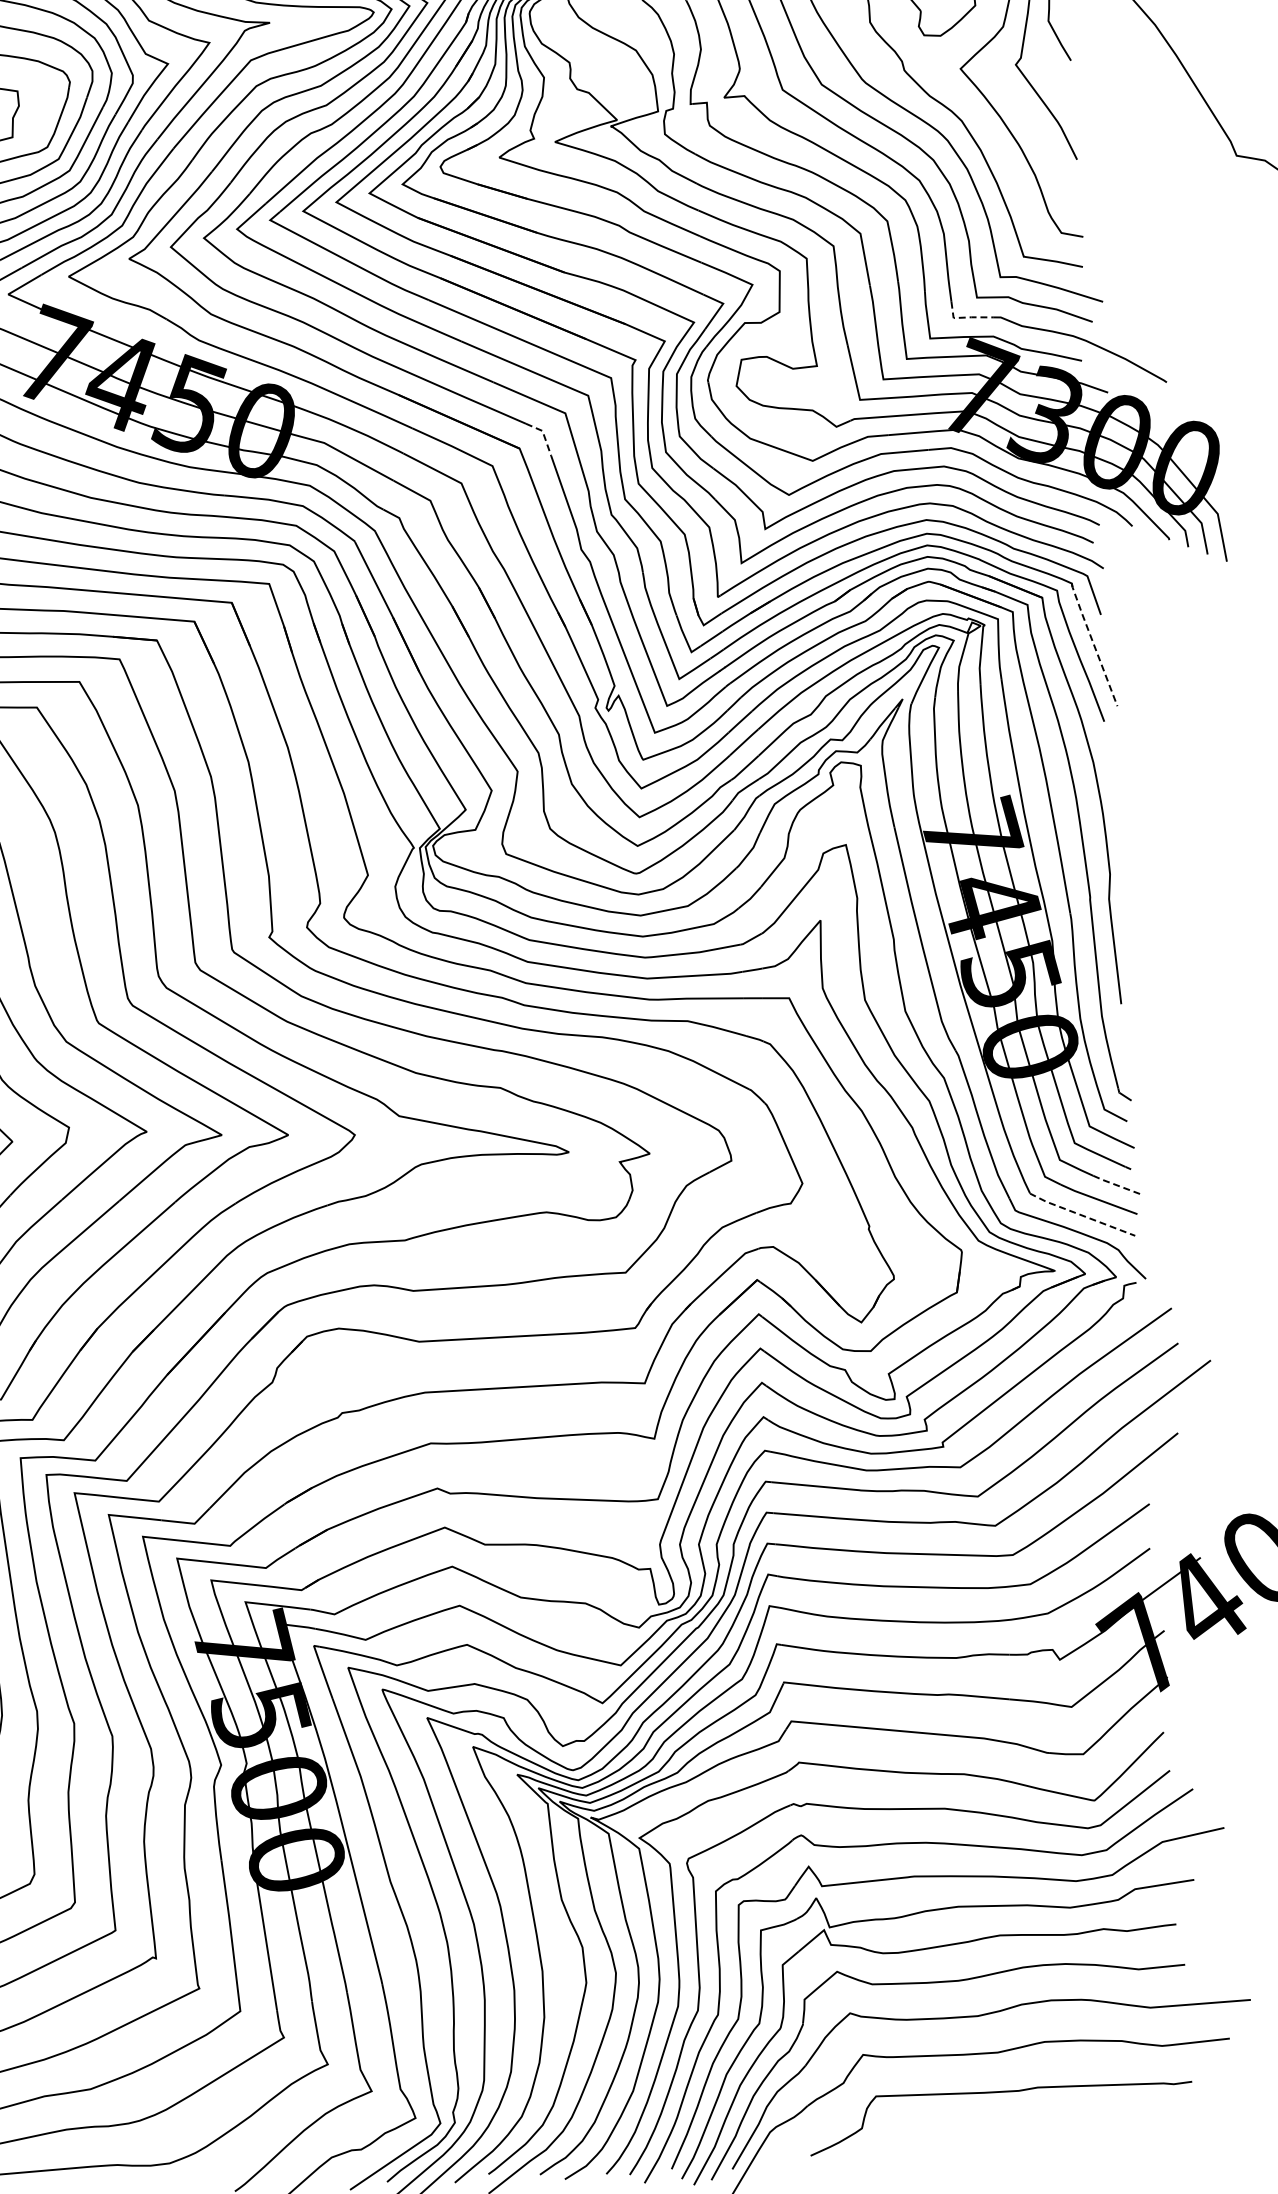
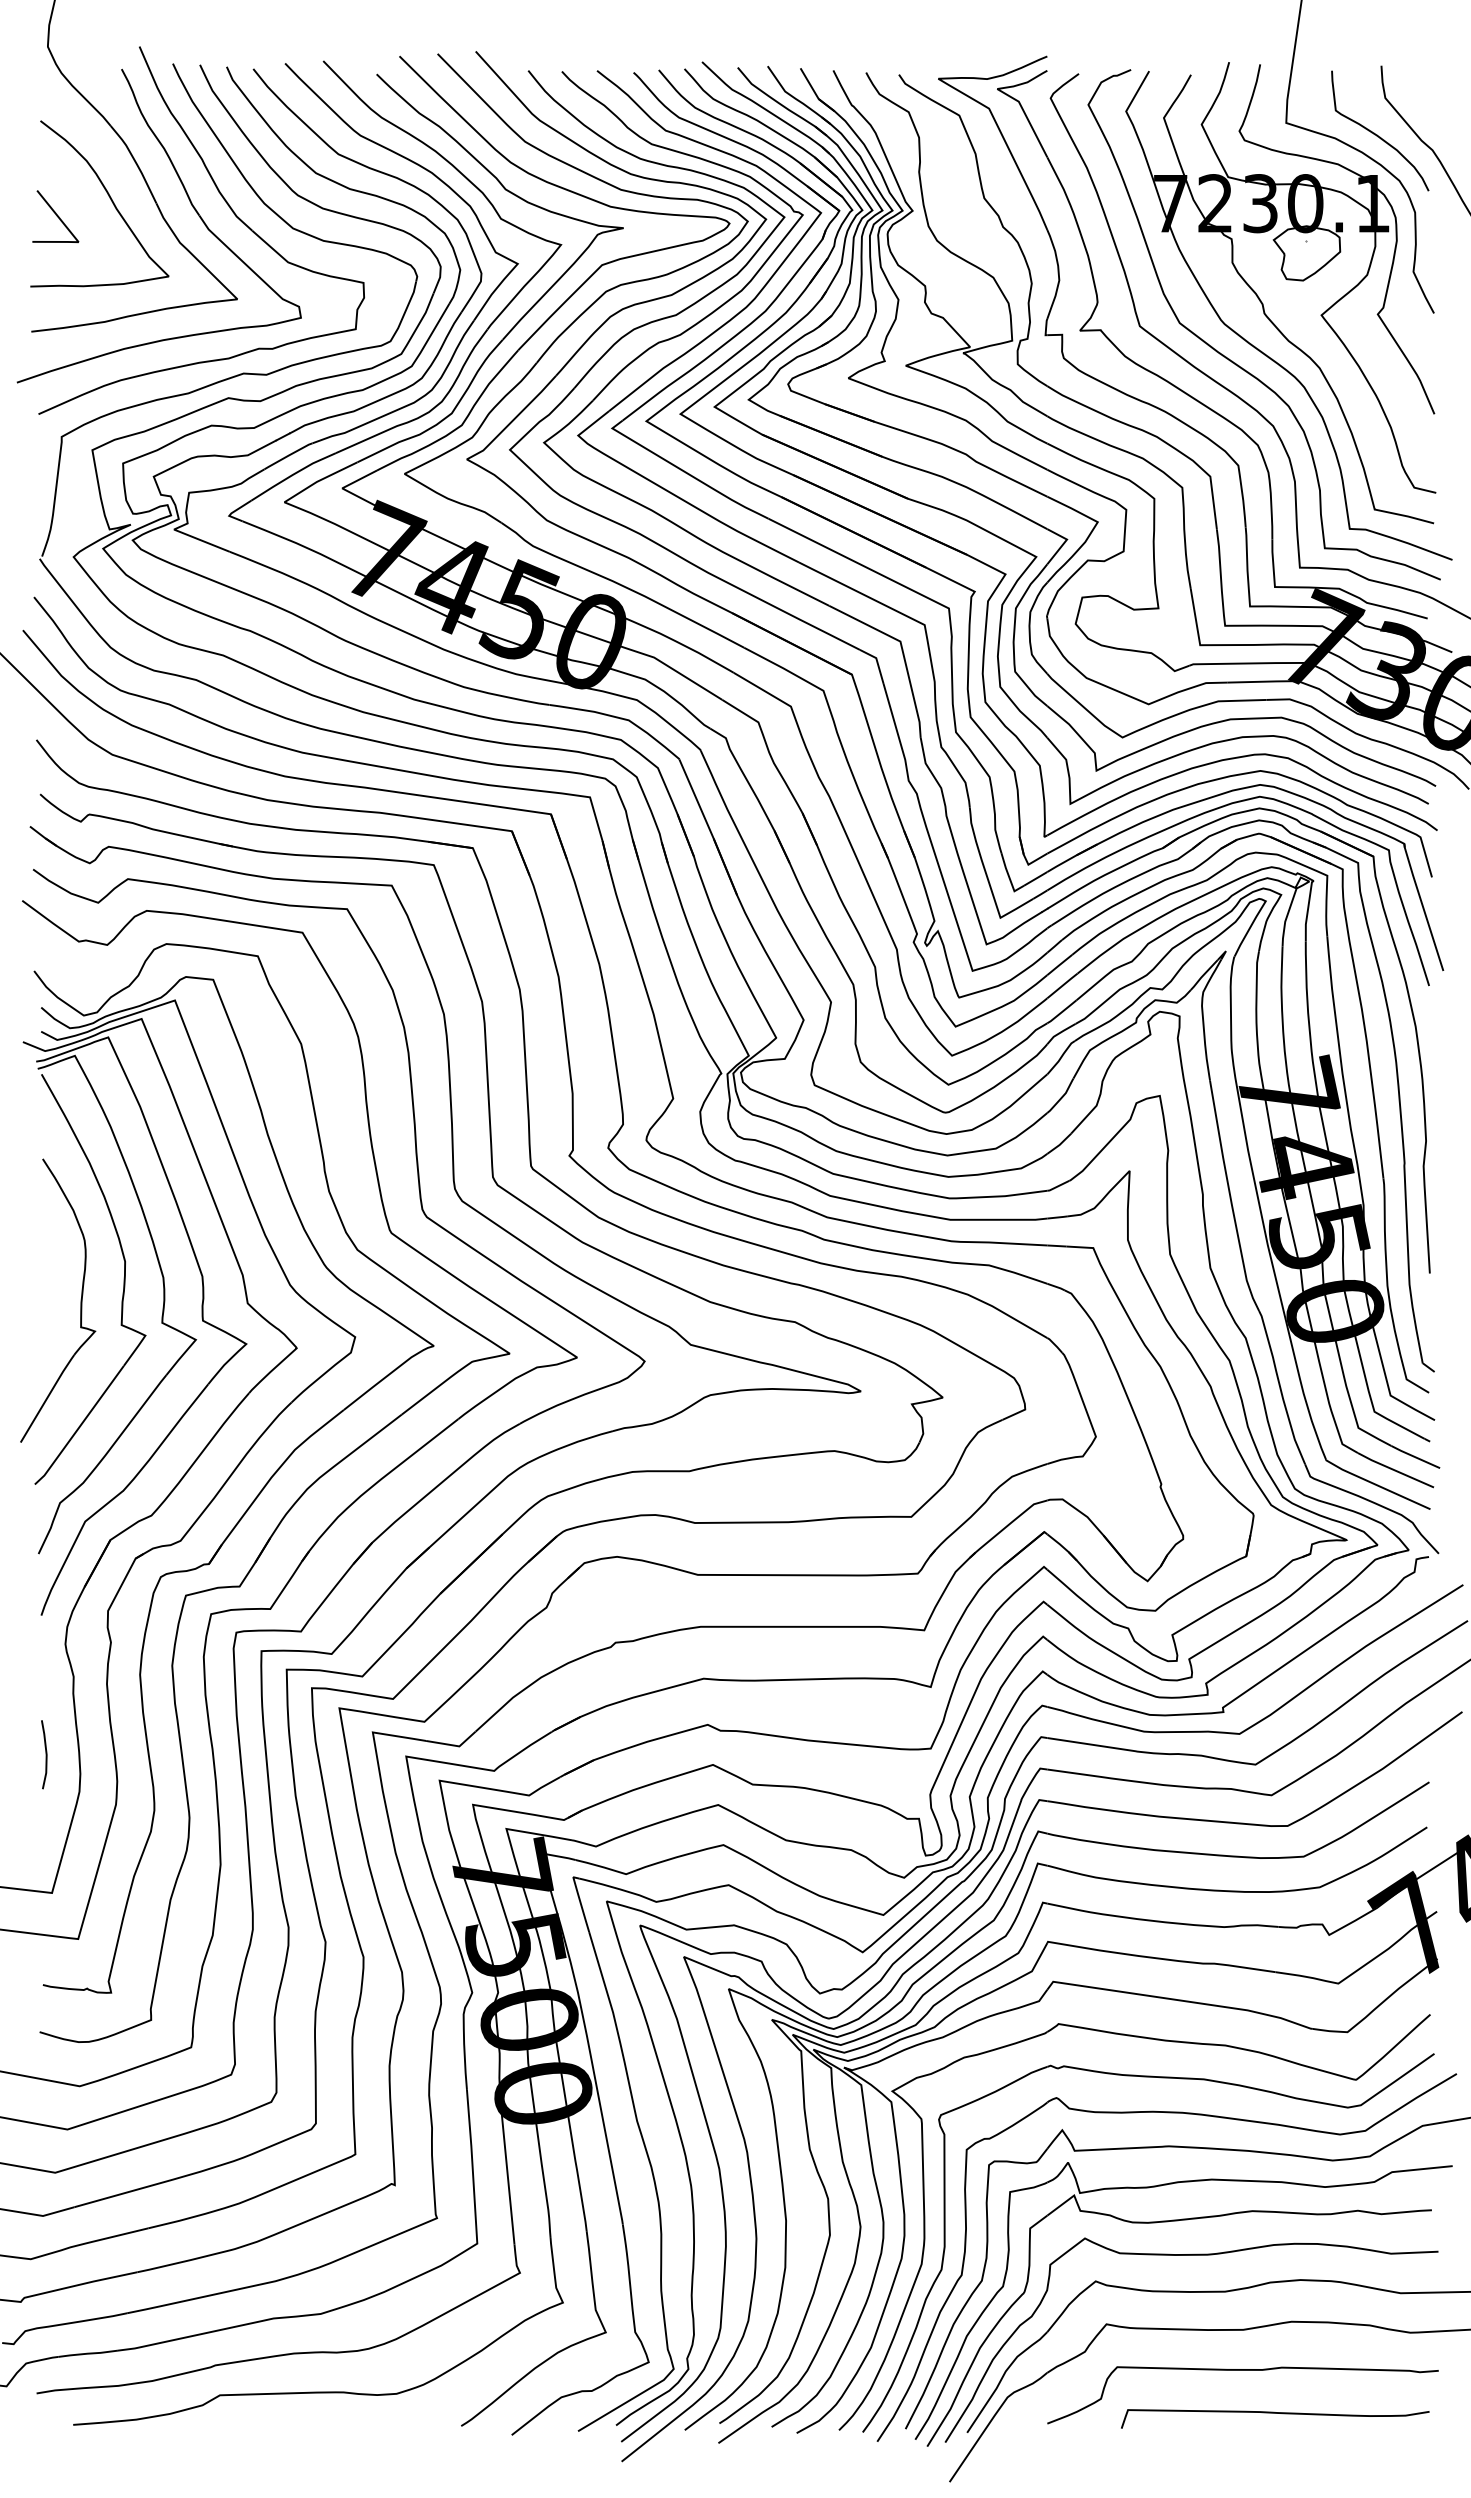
line: (965, 317) -> (1311, 567), dashed -> solid
line: (543, 434) -> (877, 661), dashed -> solid
line: (1093, 644) -> (1422, 906), dashed -> solid
line: (1117, 1185) -> (1415, 1457), dashed -> solid
line: (1080, 1215) -> (1376, 1485), dashed -> solid
curve: (1034, 2132) -> (1275, 2413), added

